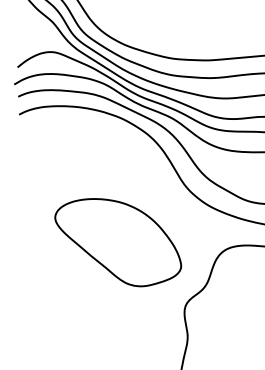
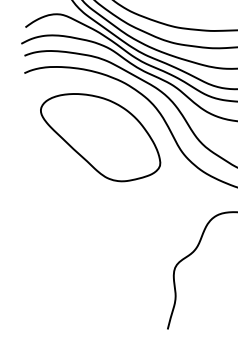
part: (118, 242) -> (100, 137), moved

